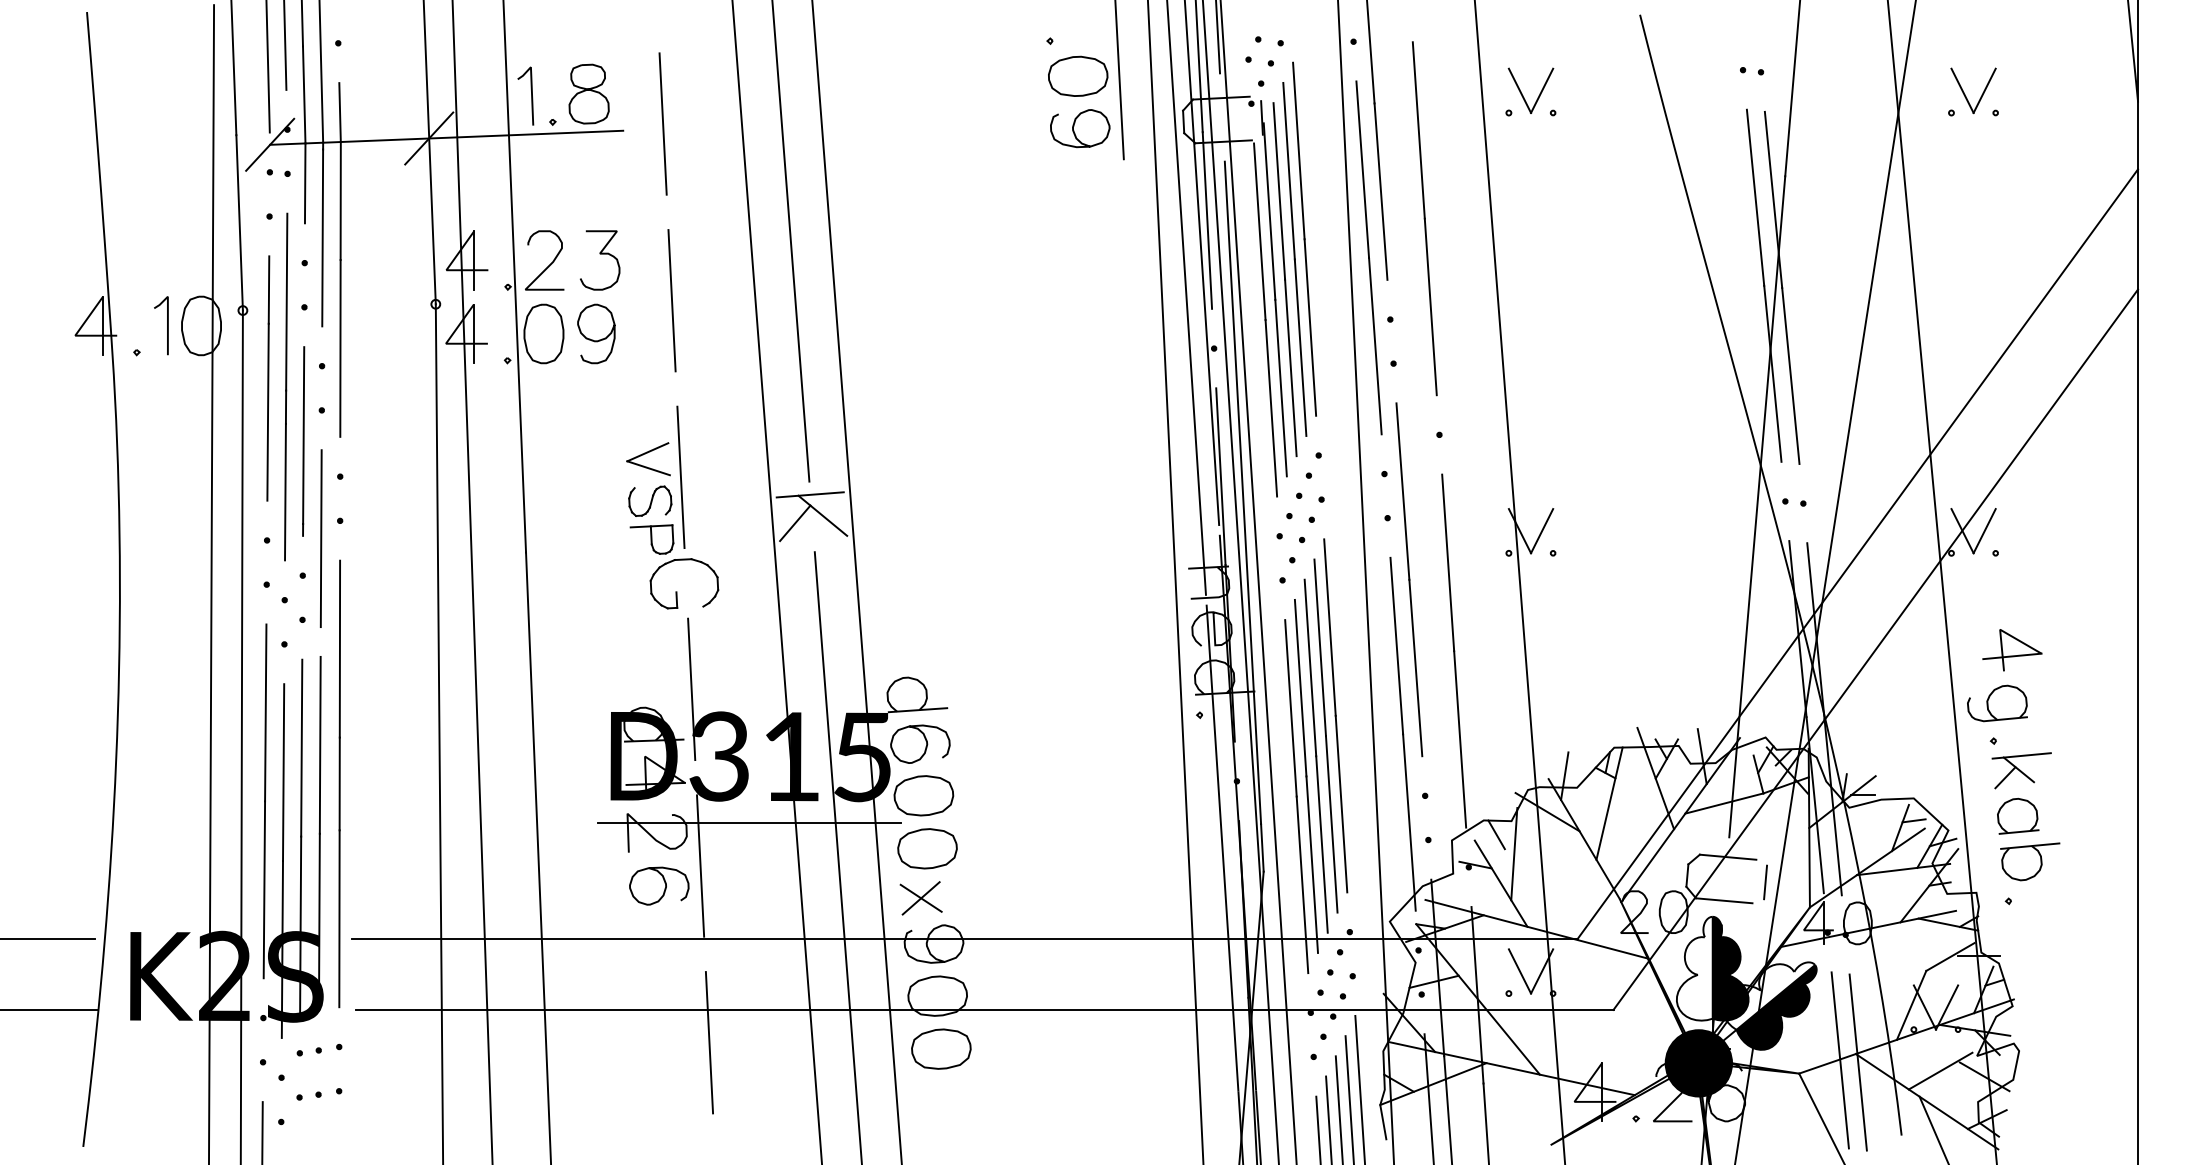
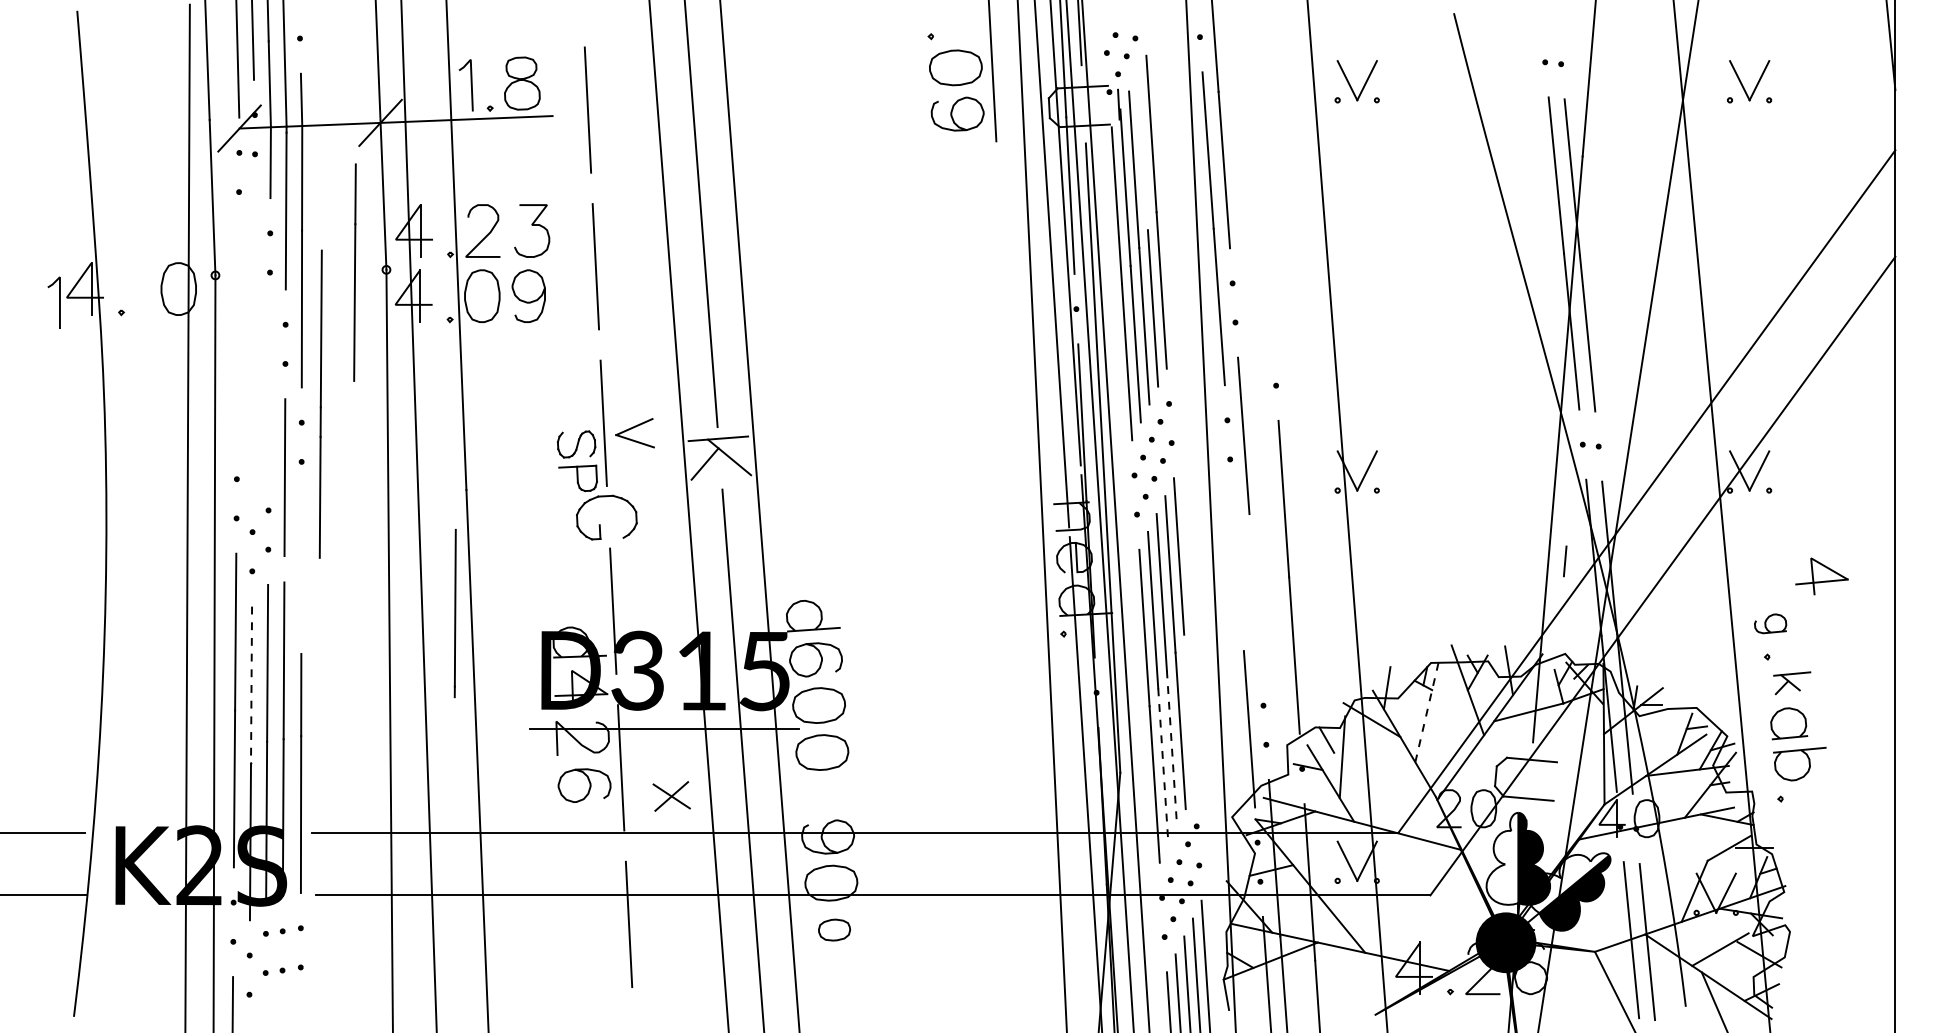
line: (1288, 170) -> (1142, 151), removed
line: (1424, 218) -> (1262, 193), removed
line: (167, 325) -> (59, 302), moved
line: (267, 378) -> (354, 272), moved
line: (285, 386) -> (320, 403), moved
line: (302, 441) -> (454, 613), moved
part: (647, 459) -> (634, 433), moved
line: (1395, 645) -> (1237, 572), removed
line: (339, 649) -> (301, 575), removed
part: (2011, 650) -> (1821, 576), moved
line: (1415, 668) -> (1254, 592), removed
part: (1997, 703) -> (1770, 623), size x0.6
part: (2020, 769) -> (1791, 682), size x0.7
line: (283, 773) -> (251, 685), solid -> dashed
line: (1341, 803) -> (1189, 712), removed
line: (1610, 803) -> (1427, 712), solid -> dashed
line: (1322, 845) -> (1172, 749), solid -> dashed
line: (1312, 865) -> (1163, 767), solid -> dashed
line: (1765, 882) -> (1565, 561), moved
part: (920, 898) -> (671, 796), moved
part: (941, 1048) -> (834, 929), size x0.6

